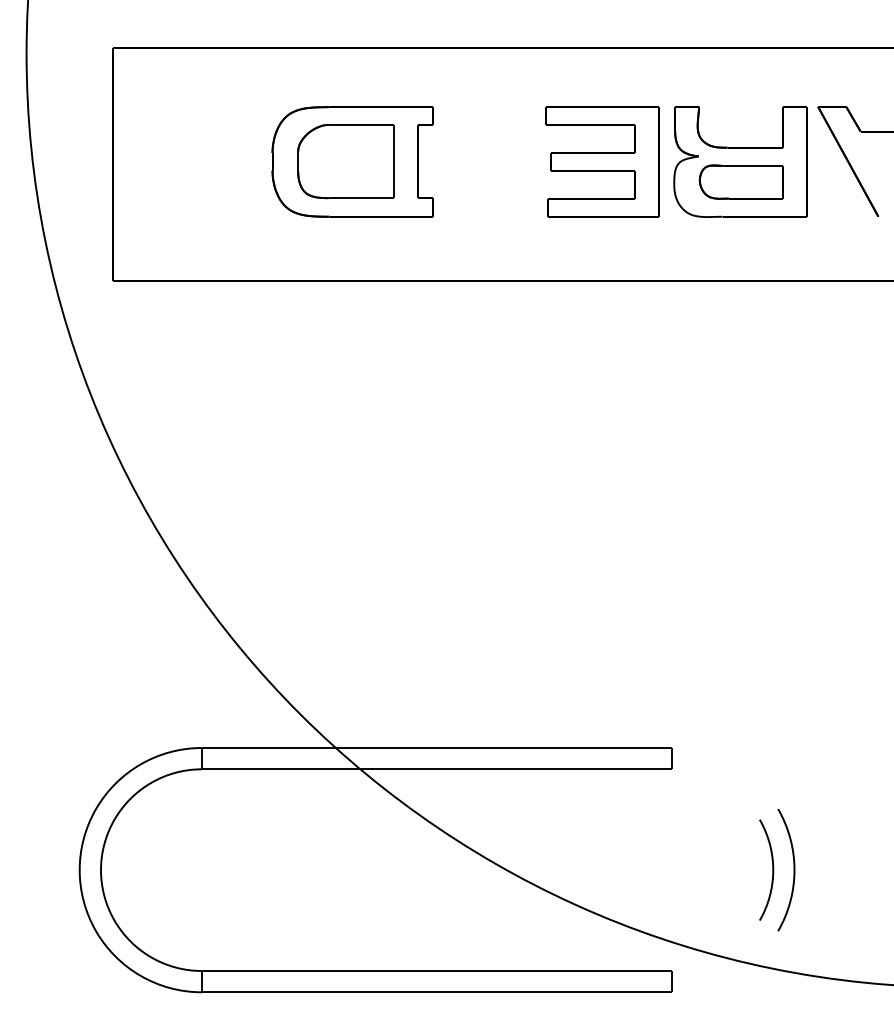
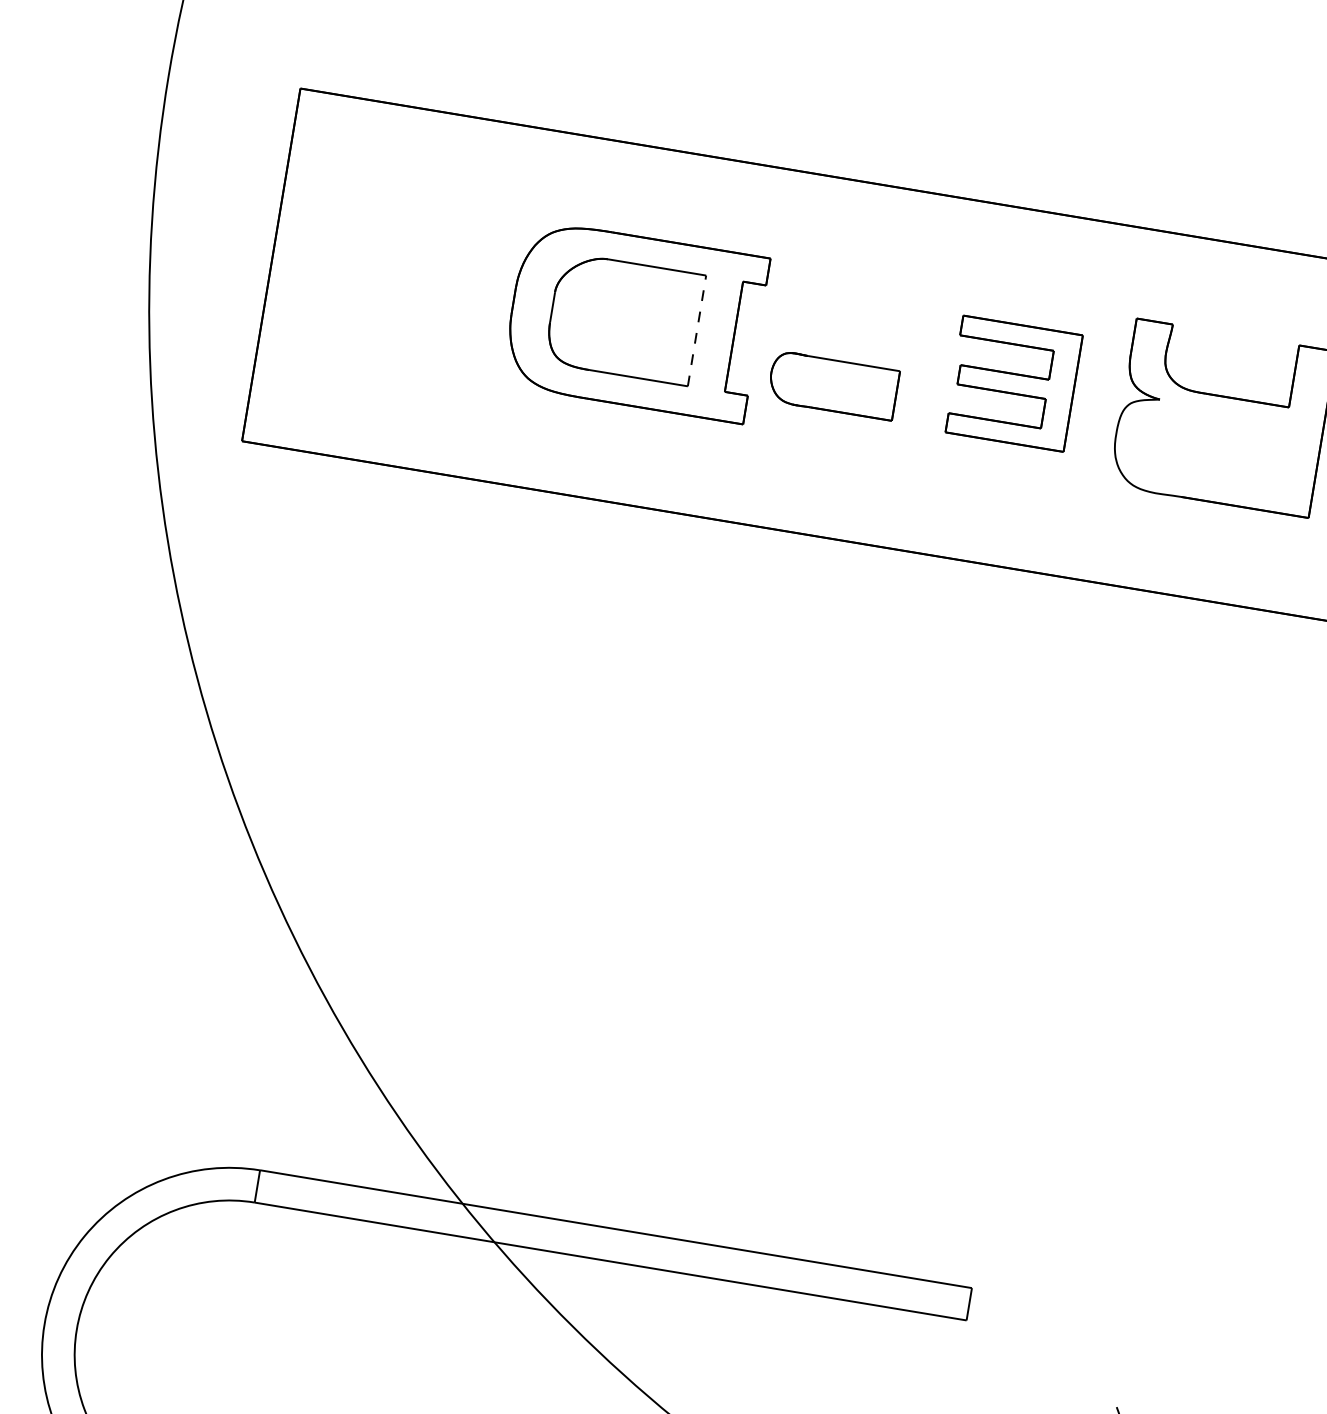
line: (393, 161) -> (696, 330), solid -> dashed
part: (602, 161) -> (1013, 383), size x0.7
part: (740, 181) -> (832, 384), moved

